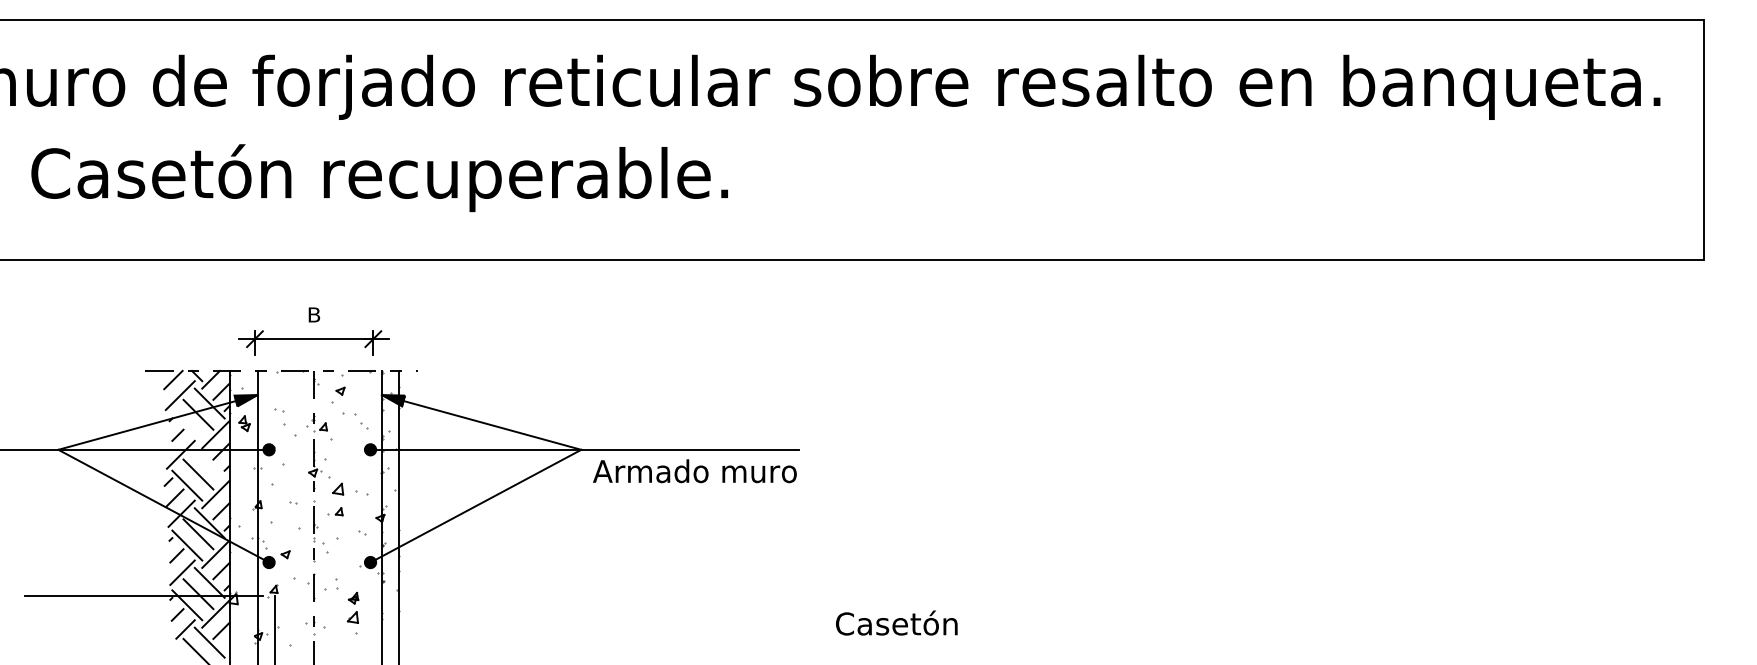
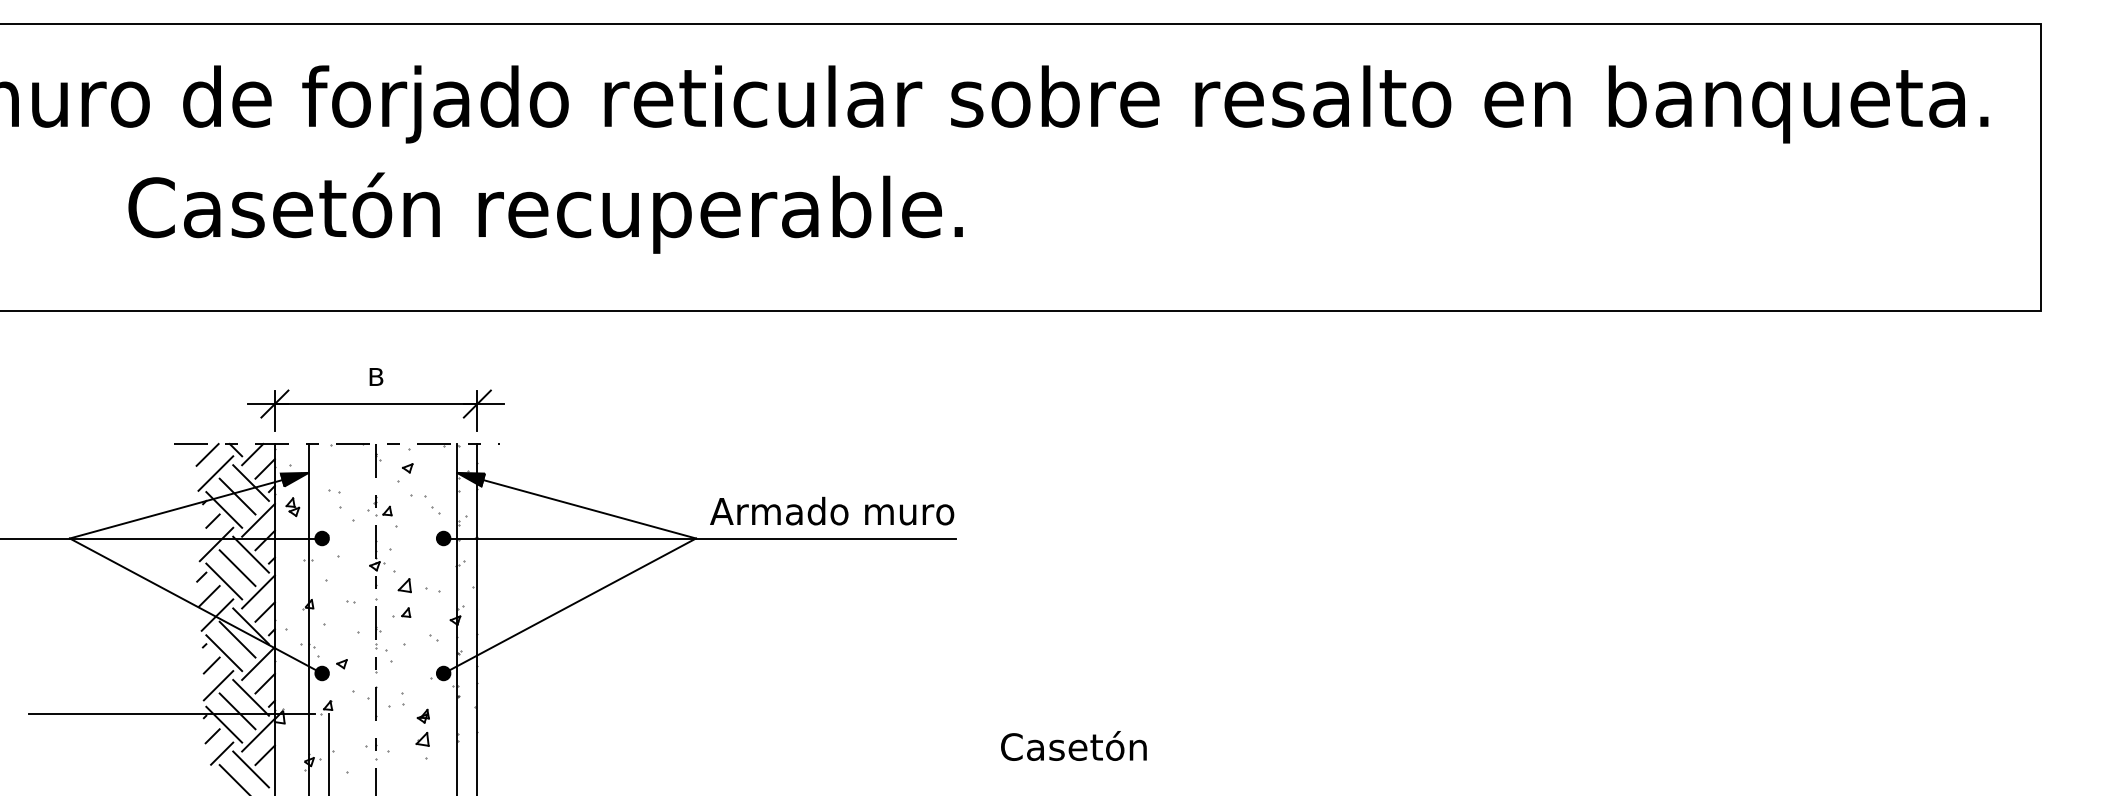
text: (379, 177) -> (545, 212), moved
part: (313, 342) -> (375, 410), size x1.43
line: (187, 425) -> (224, 509), added
line: (209, 463) -> (250, 554), added
text: (695, 470) -> (832, 510), moved

